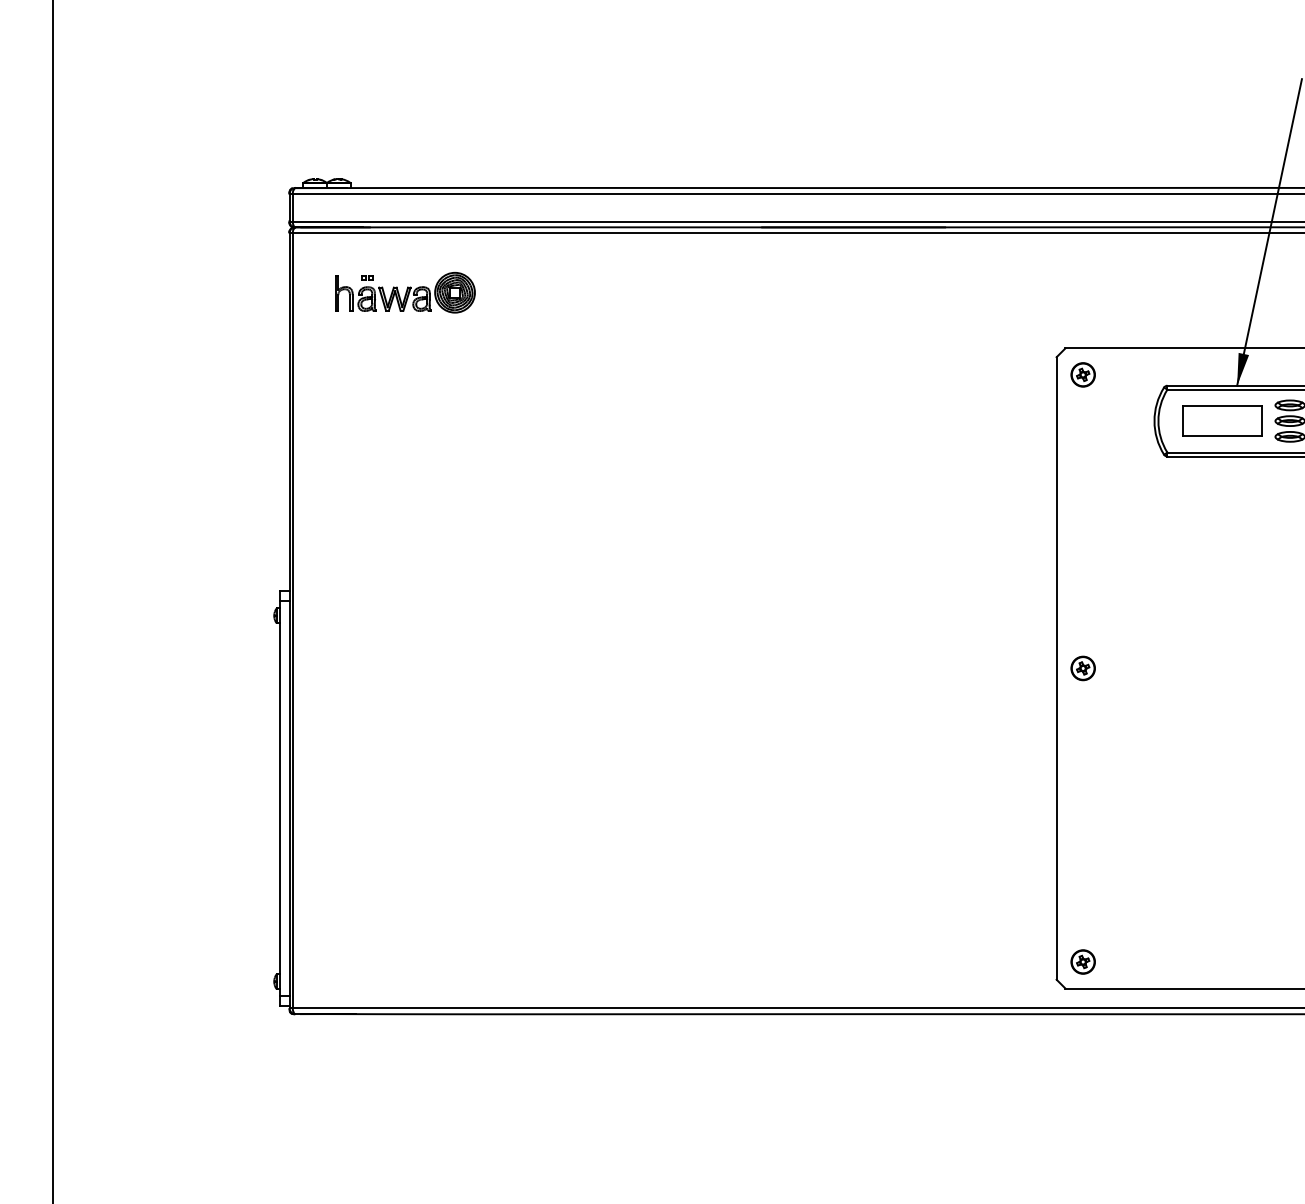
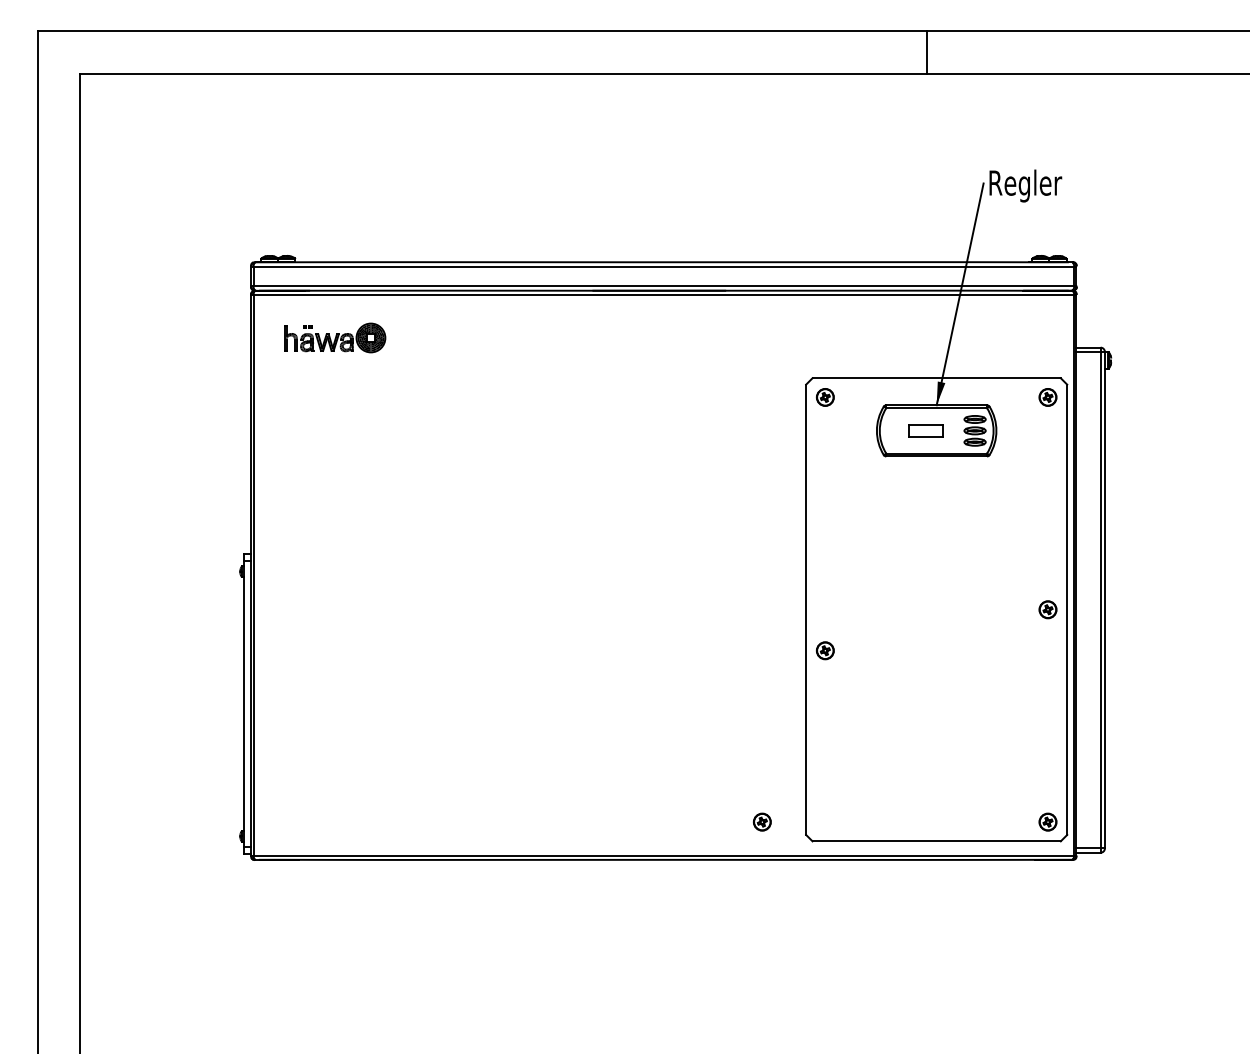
part: (1223, 420) -> (926, 430), size x0.6
part: (1082, 668) -> (824, 650), moved
part: (1083, 961) -> (762, 821), moved

